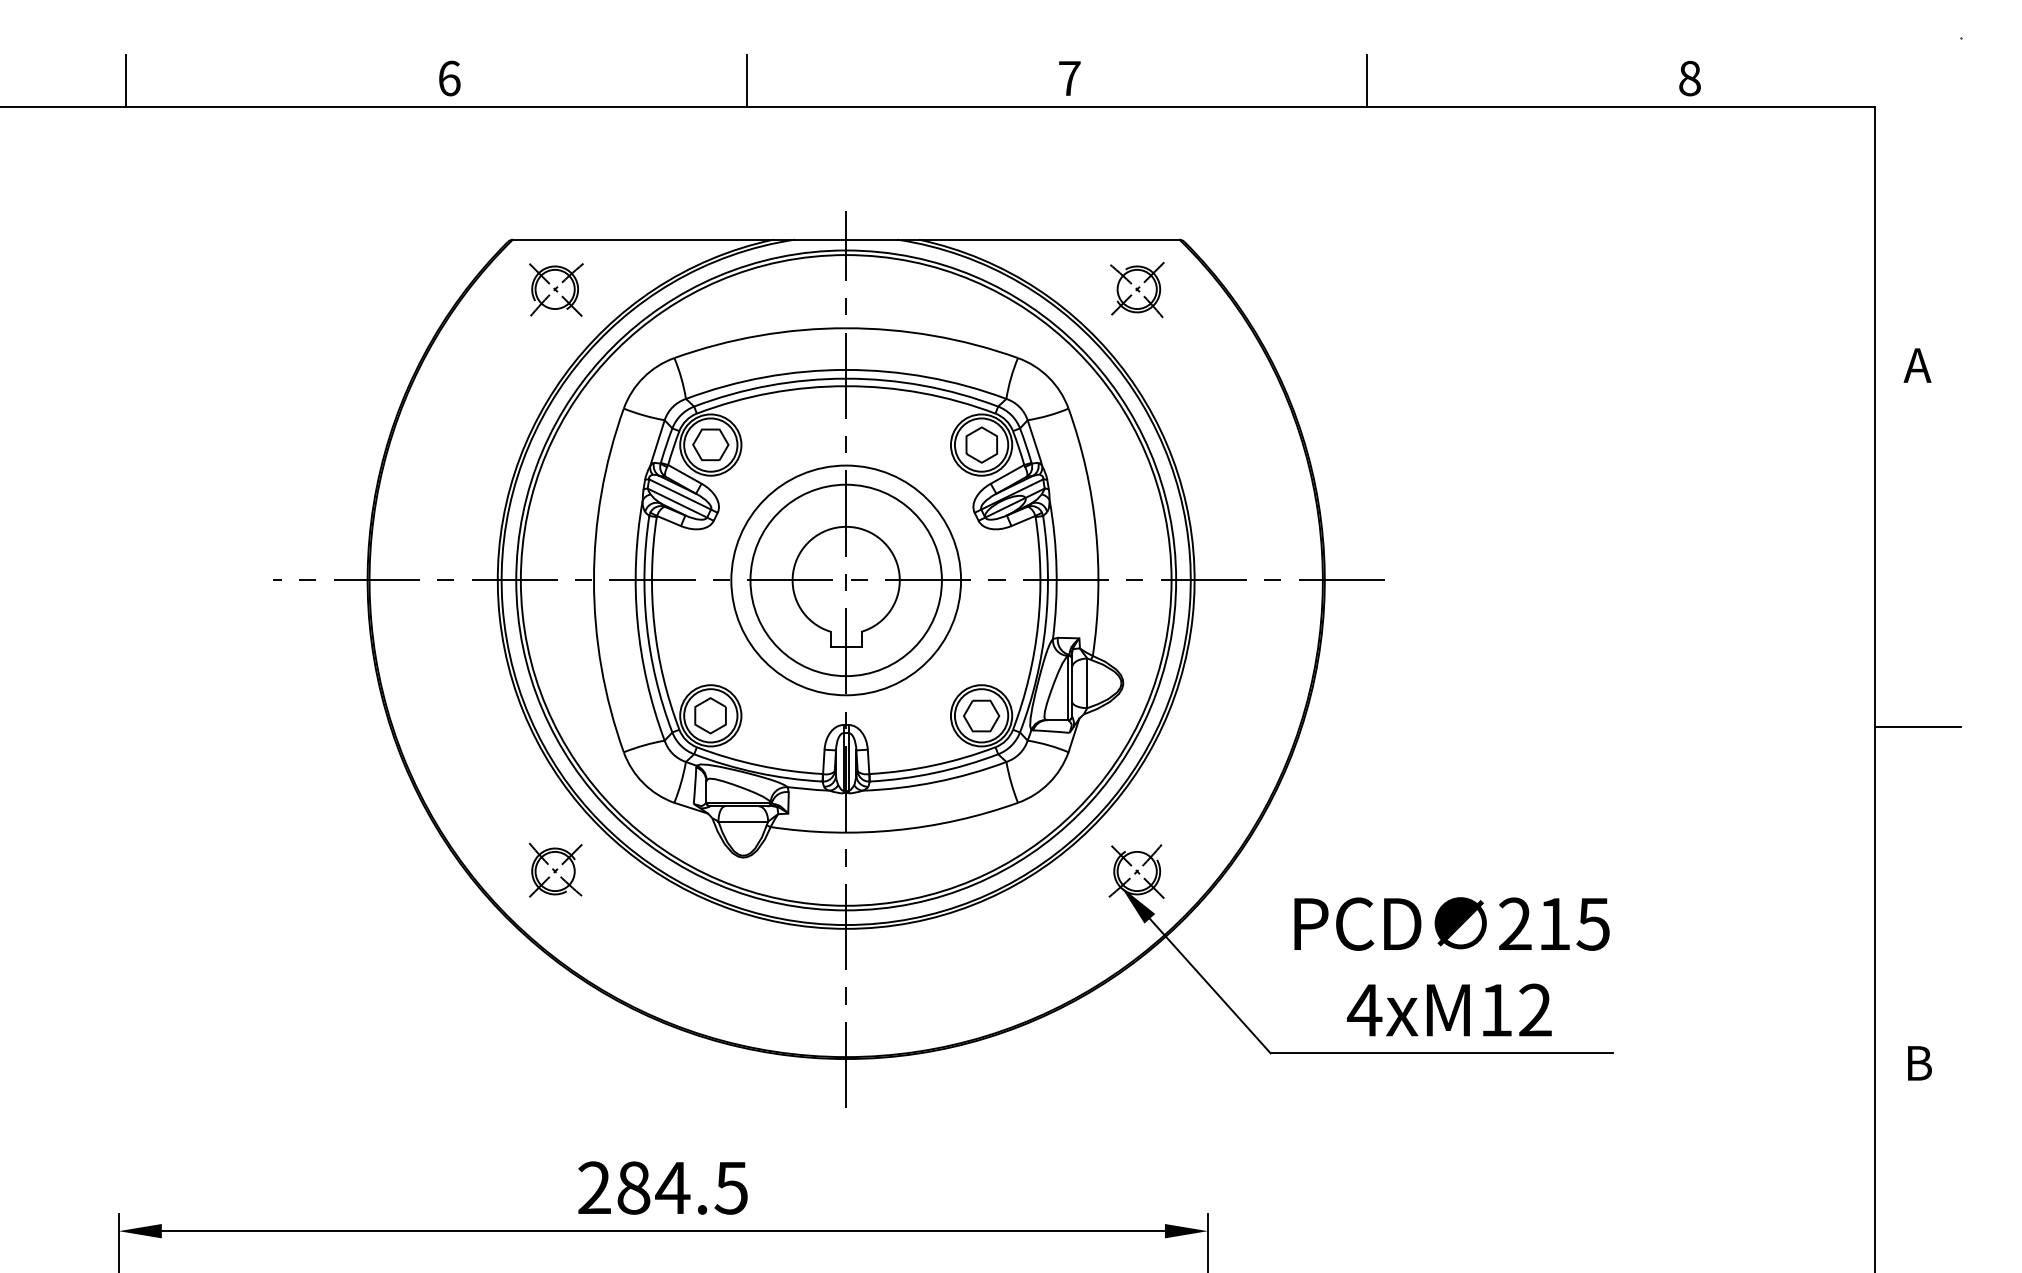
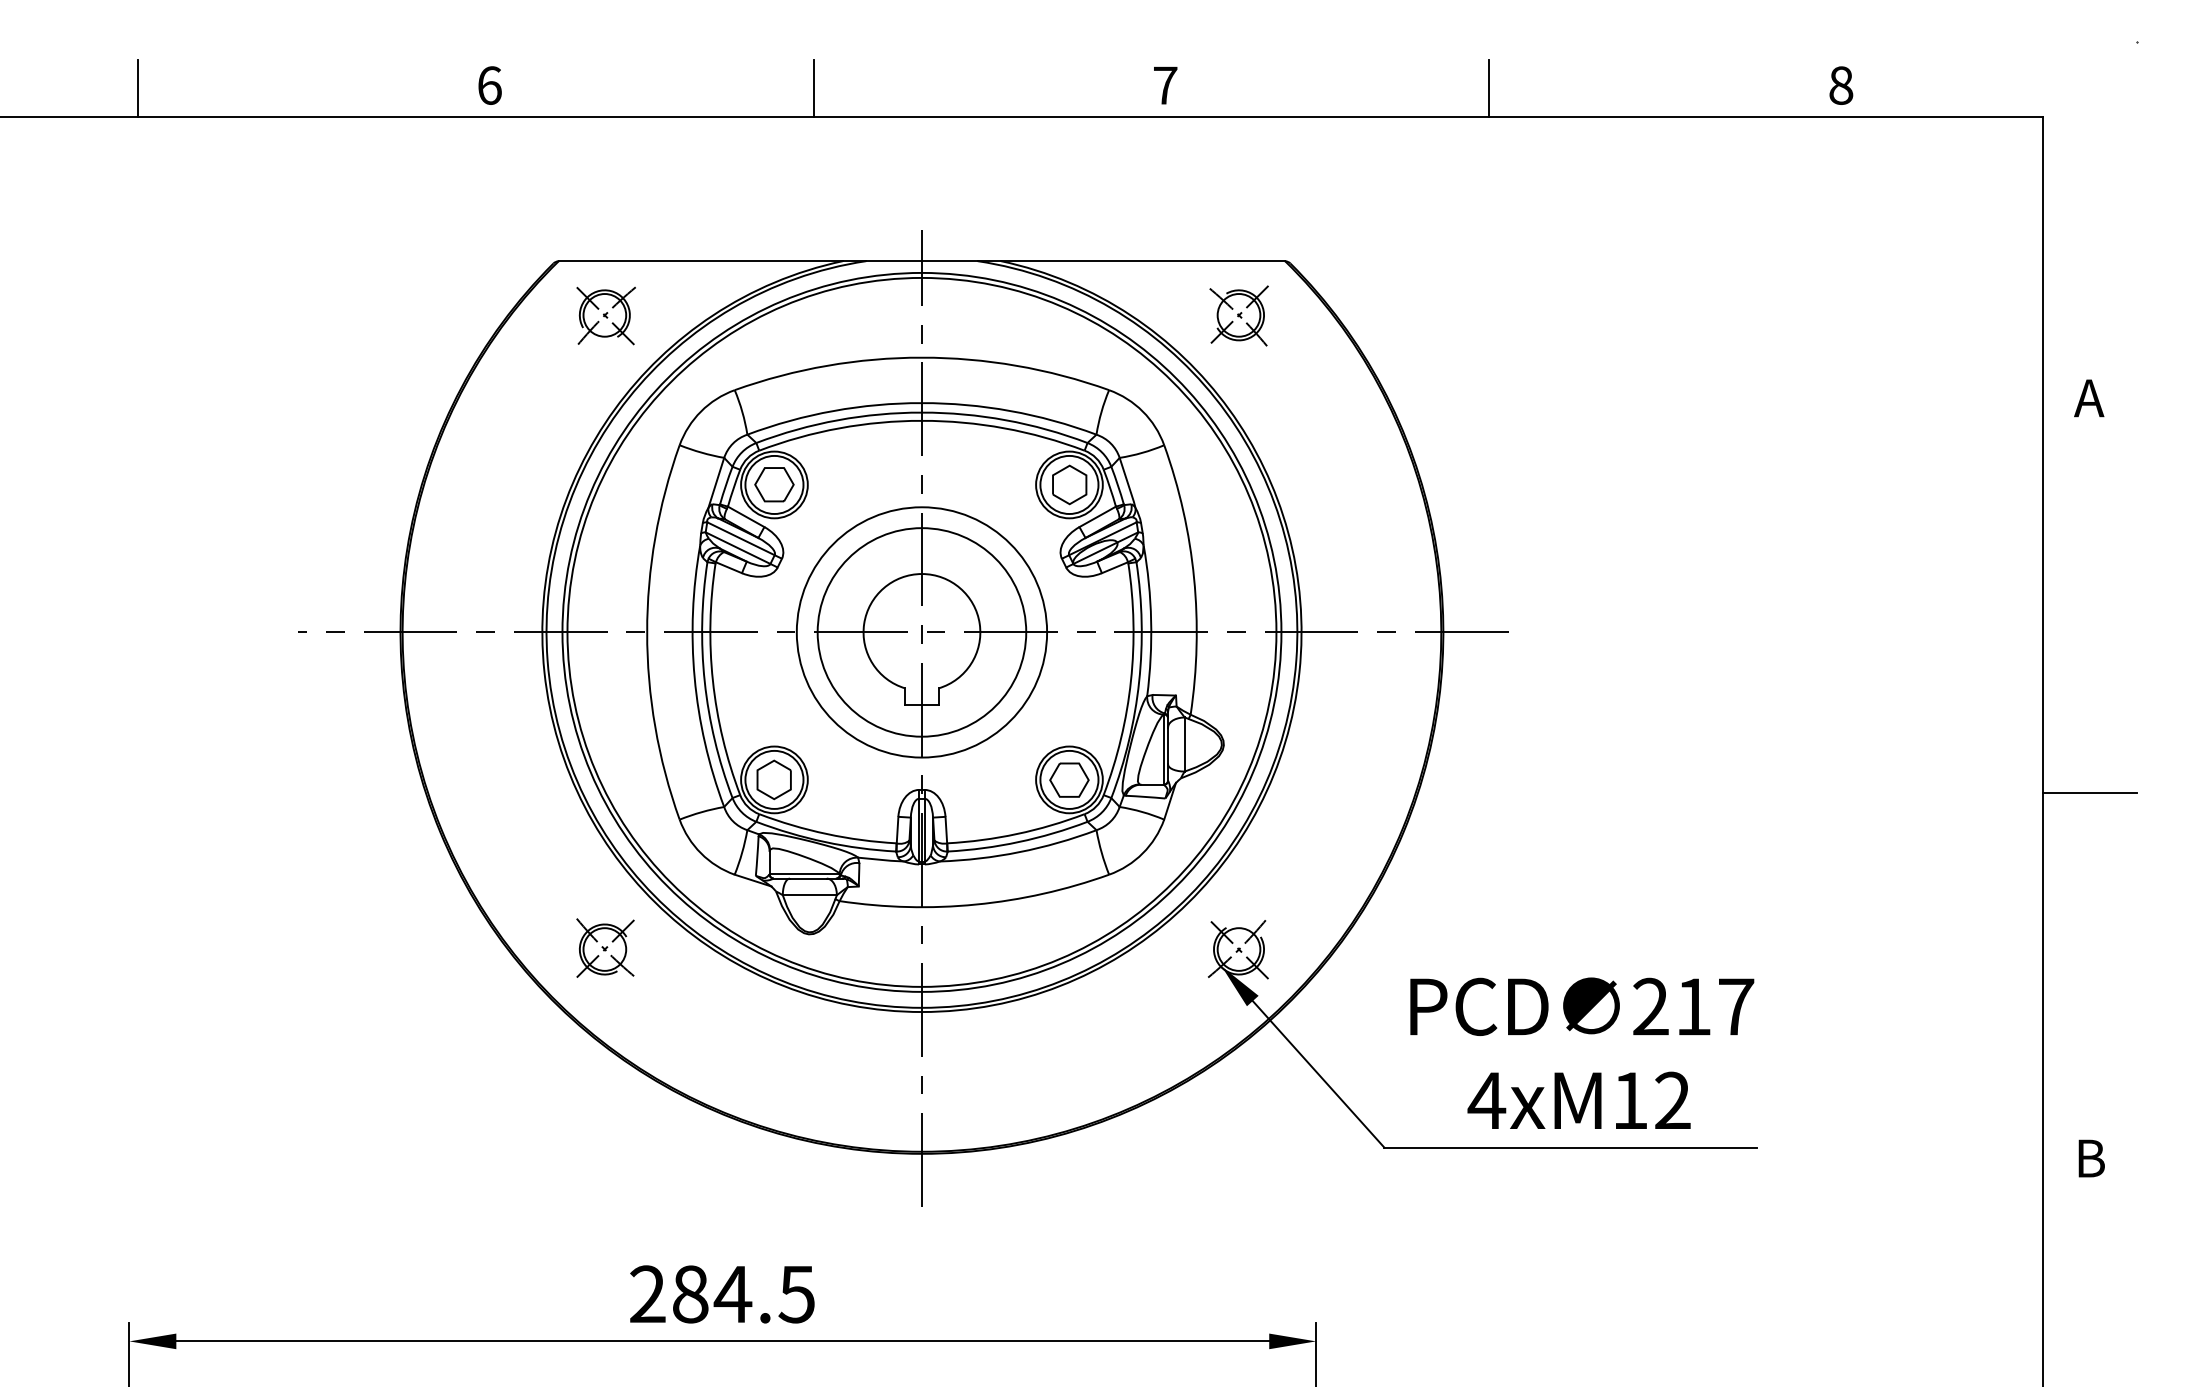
text: (1593, 924) -> (1736, 1007), 215 -> 217

